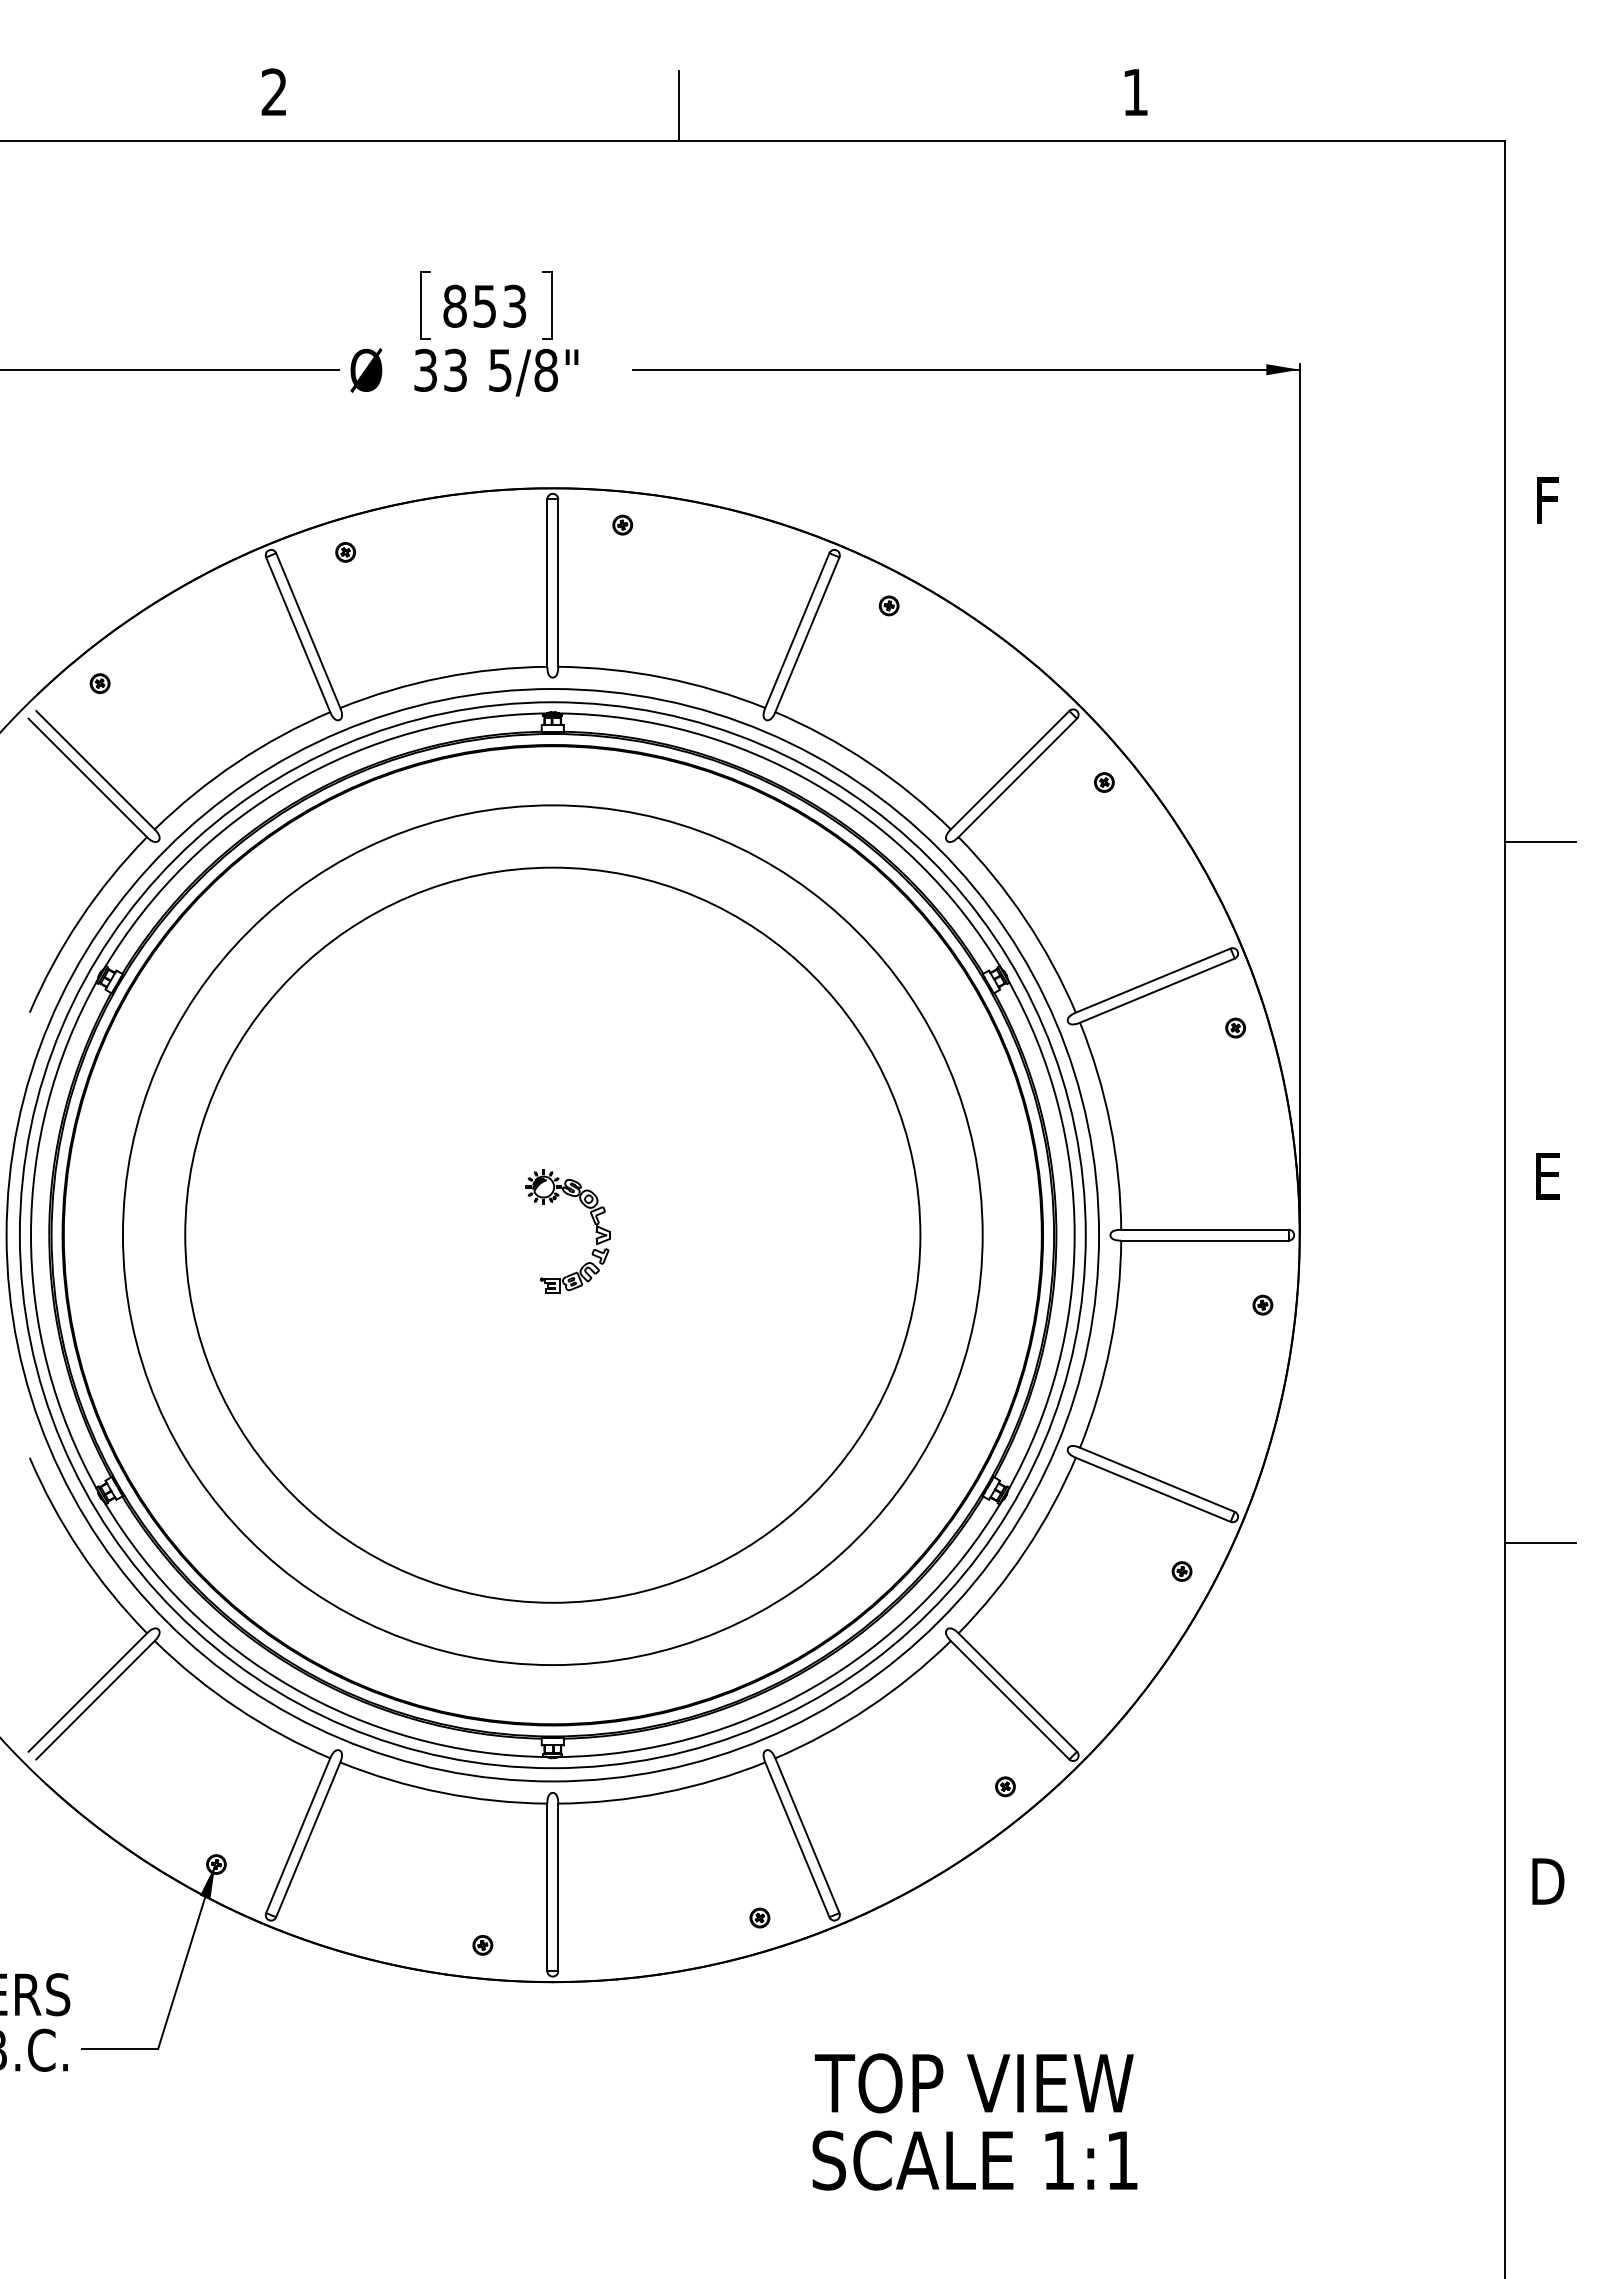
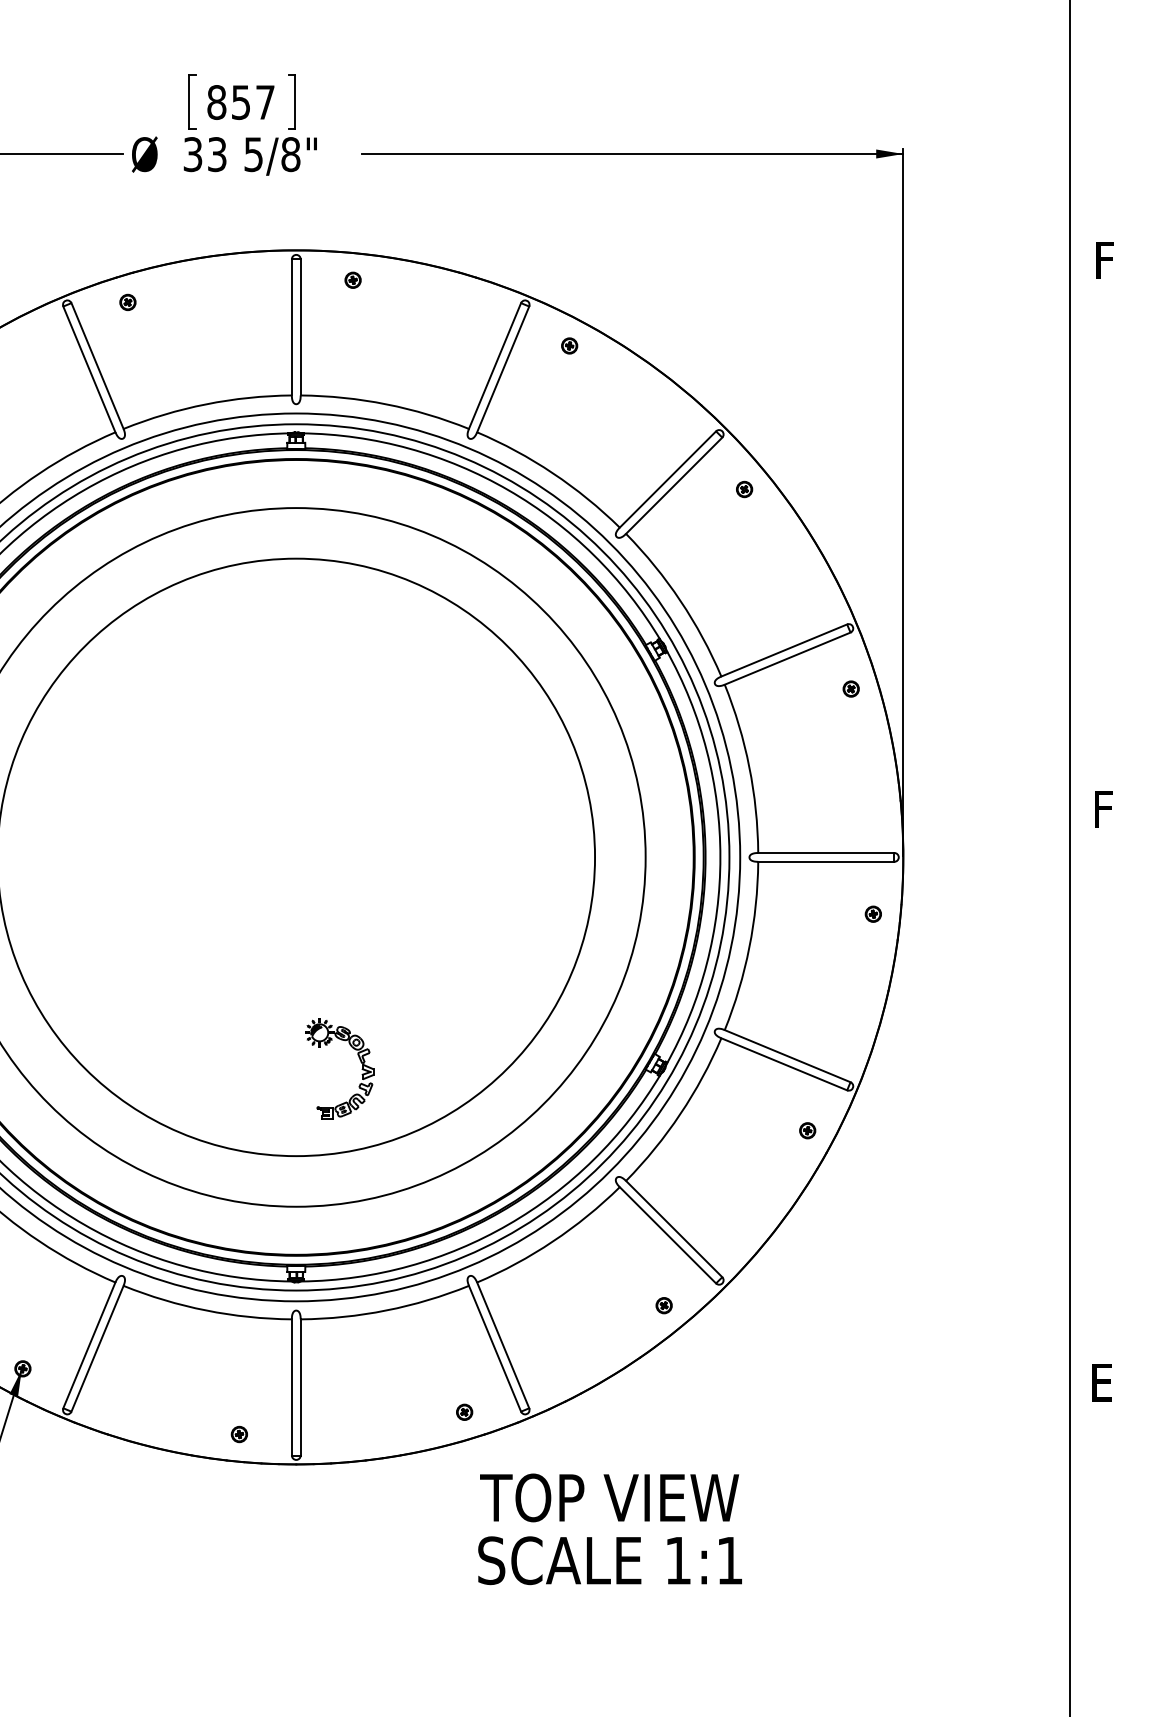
text: (514, 305) -> (265, 101), 853 -> 857
line: (1540, 842) -> (1098, 538), removed
text: (1550, 1176) -> (1107, 809), E -> F
part: (592, 1219) -> (359, 1059), moved
line: (1540, 1542) -> (1098, 1107), removed
text: (1548, 1881) -> (1105, 1382), D -> E
text: (974, 2121) -> (609, 1528), moved

